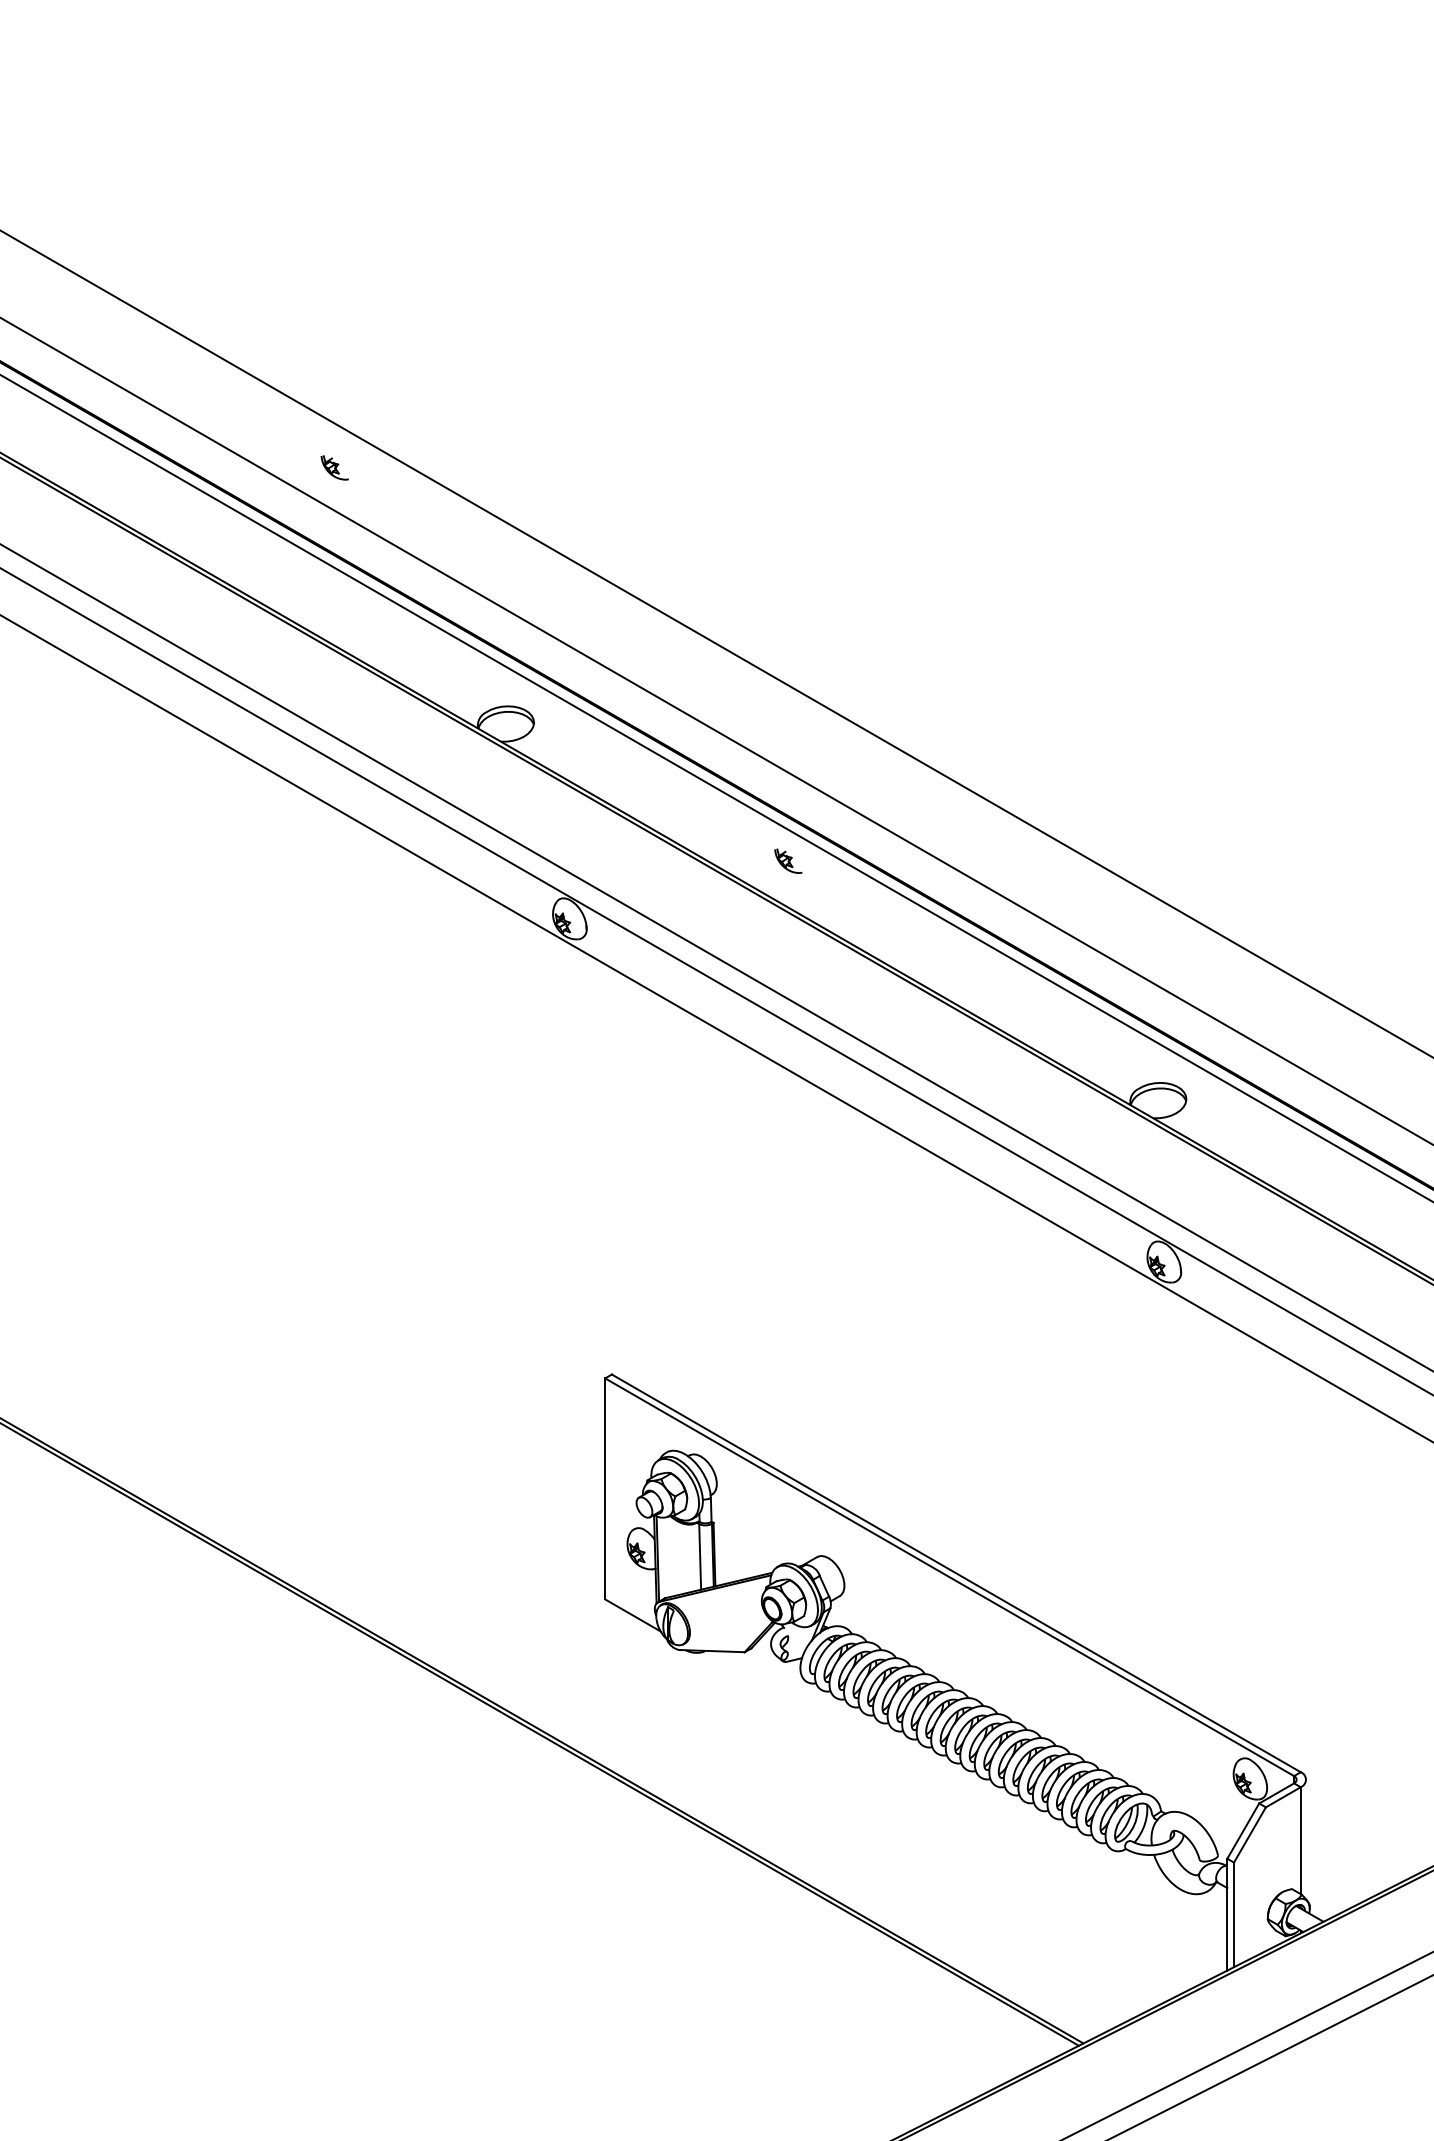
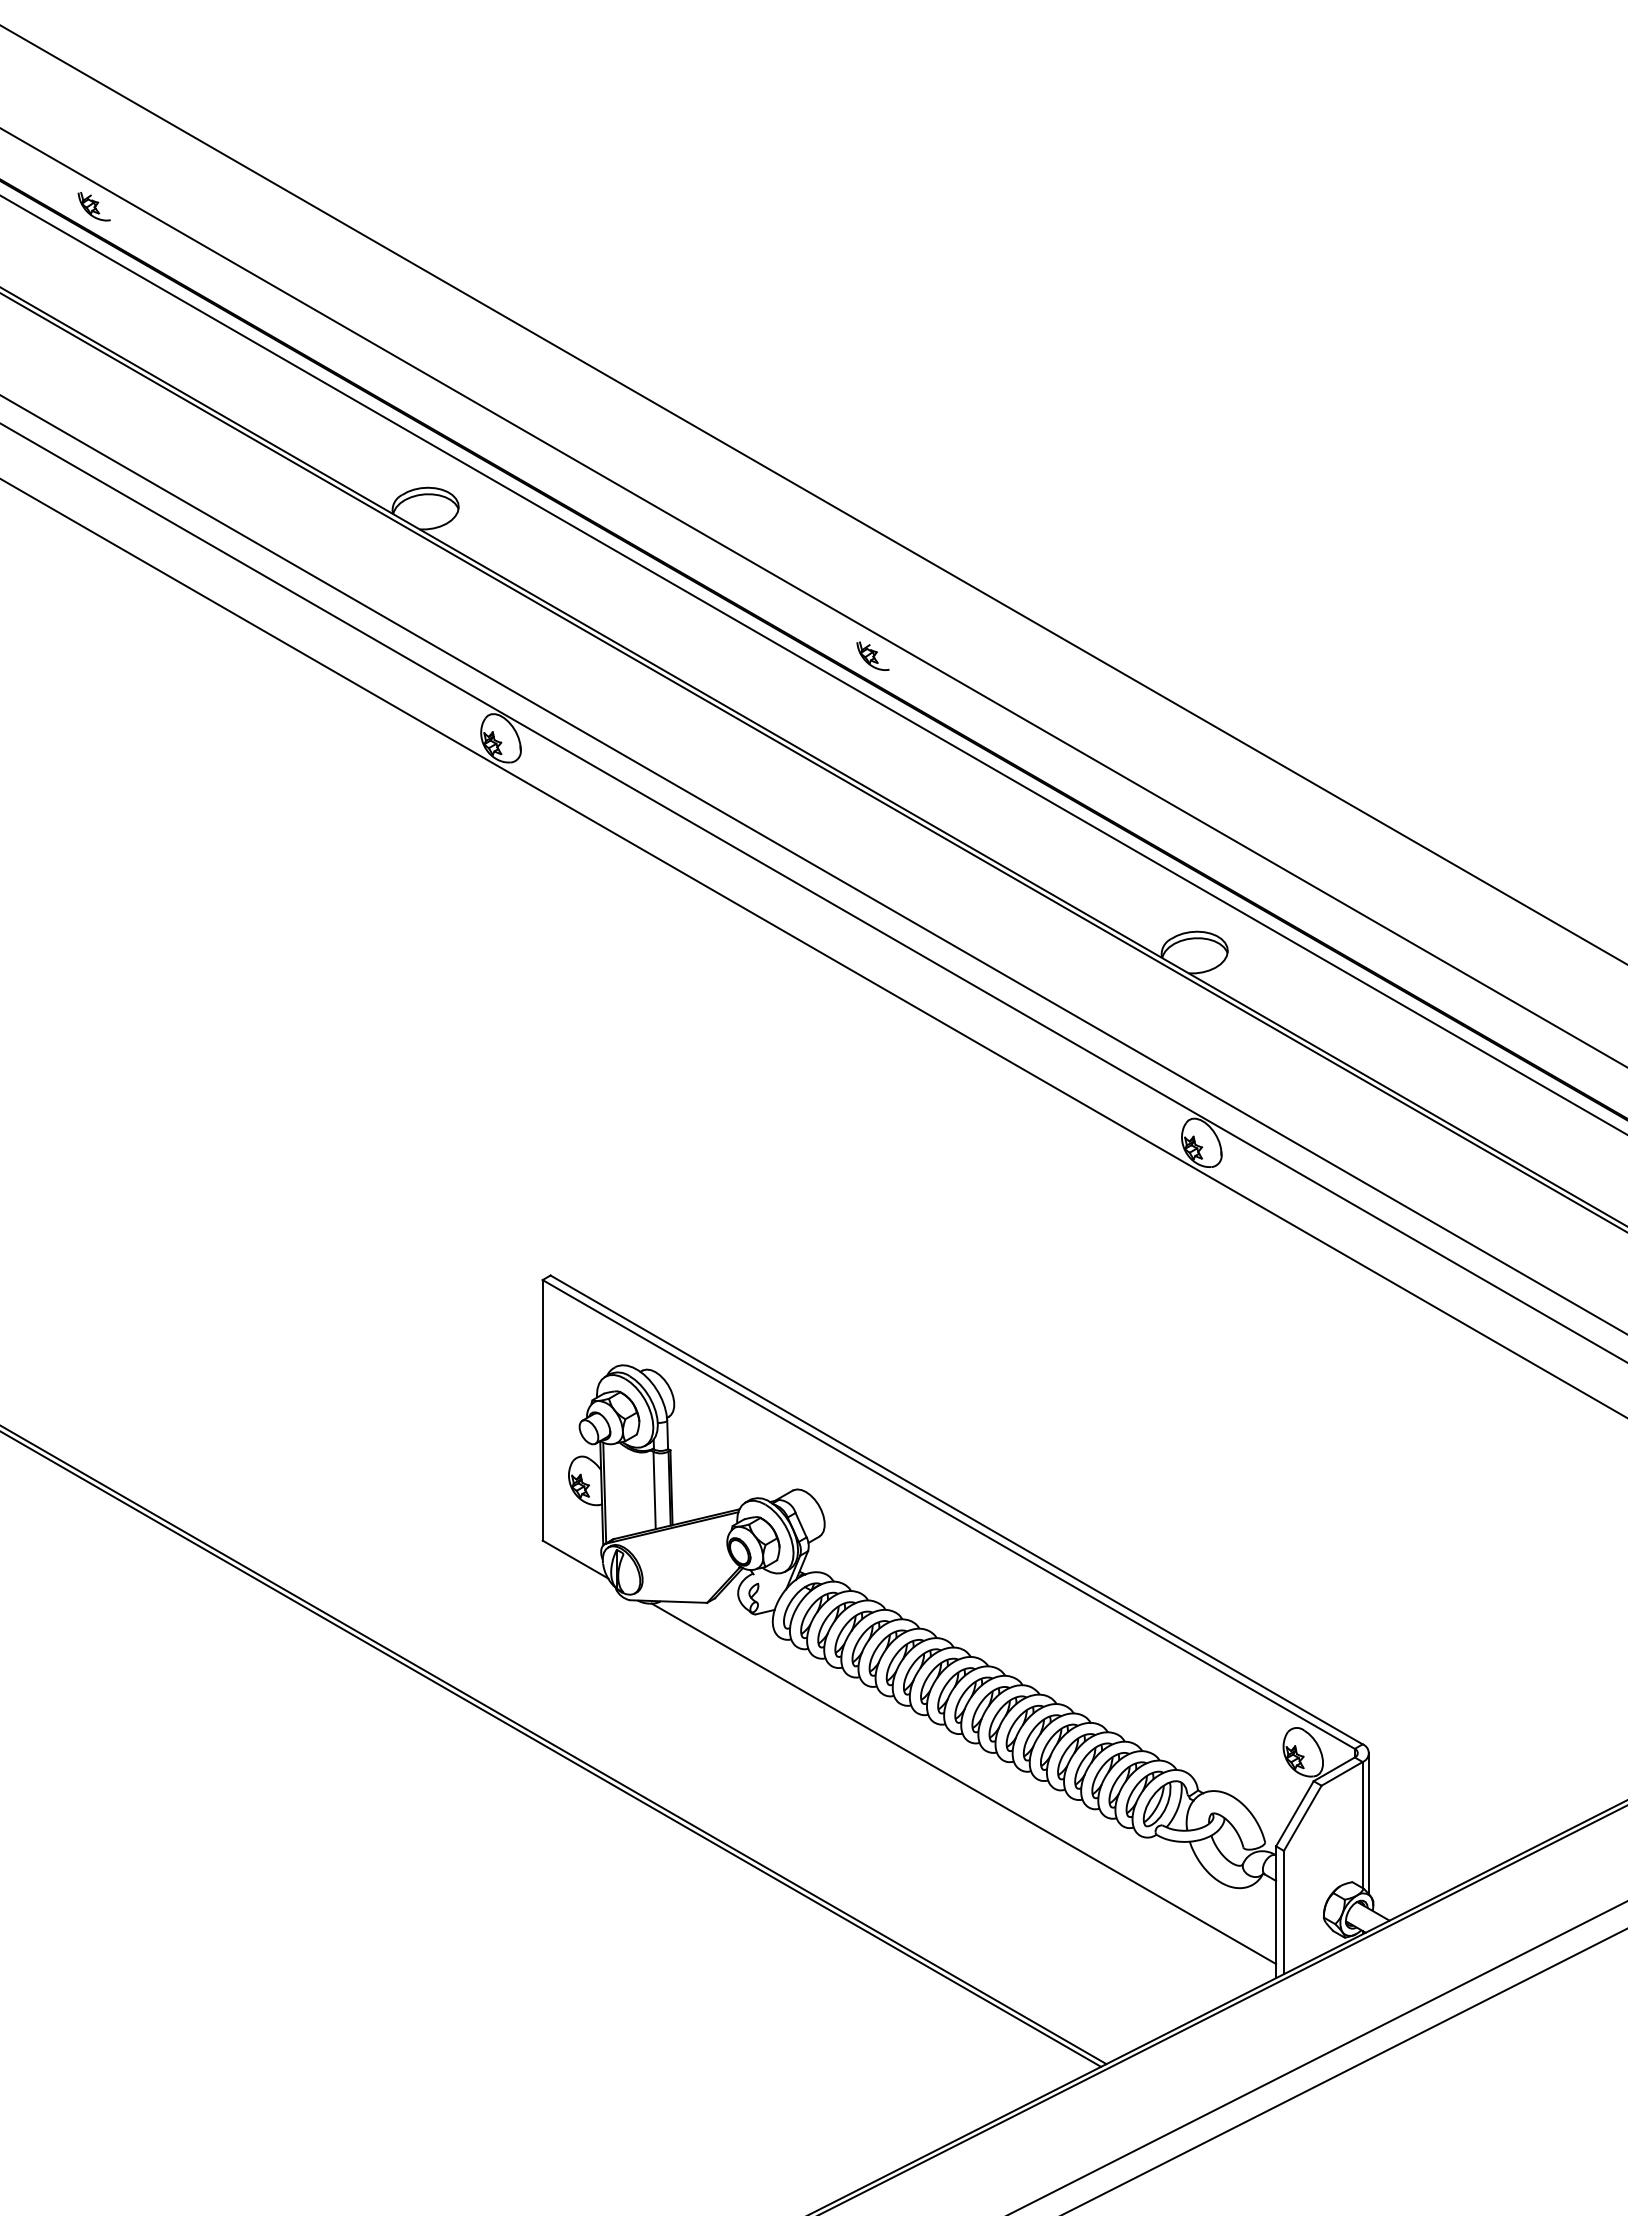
part: (334, 467) -> (93, 206), moved
part: (788, 860) -> (873, 655), moved
line: (962, 1805) -> (963, 1783), added
line: (1306, 1839) -> (1369, 1823), added

